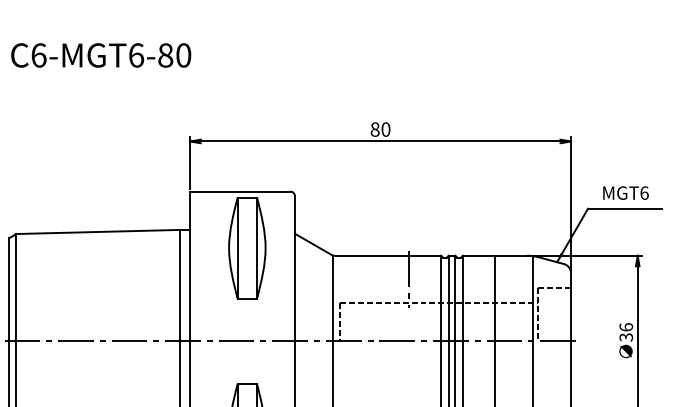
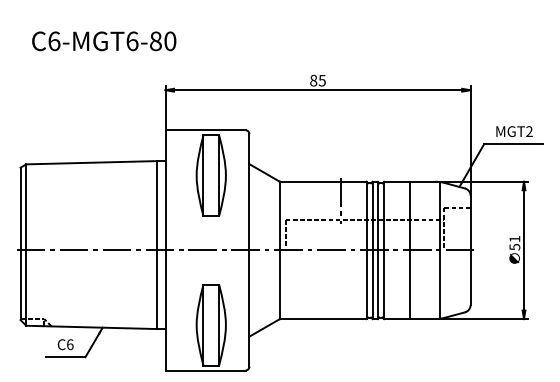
text: (101, 55) -> (104, 41), moved
text: (384, 129) -> (321, 80), 80 -> 85
text: (644, 192) -> (529, 131), MGT6 -> MGT2
text: (625, 331) -> (514, 242), 36 -> 51

